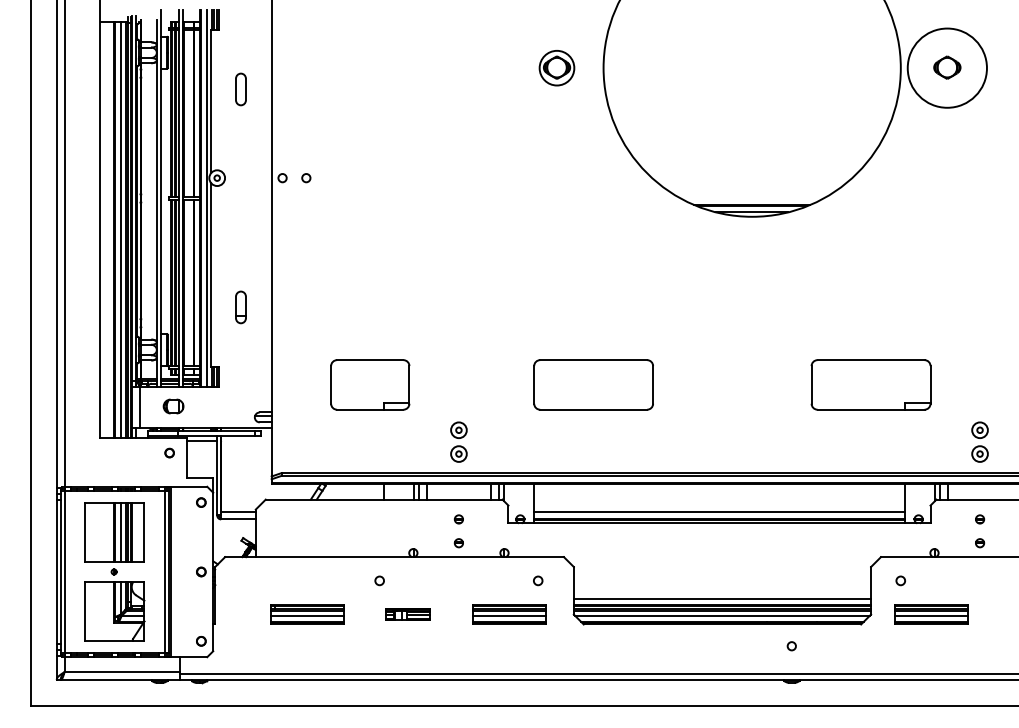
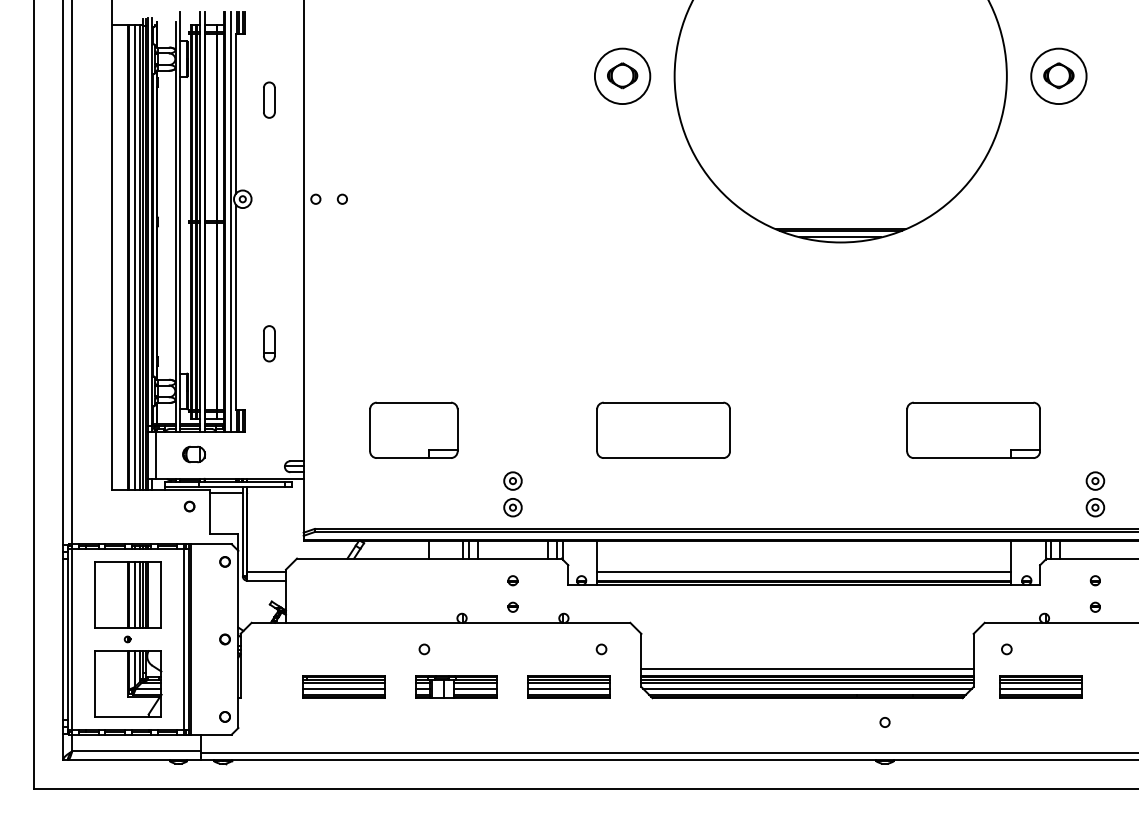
circle: (556, 68) -> (622, 76), size x1.43
circle: (947, 68) -> (1058, 76), size x0.62
part: (408, 614) -> (456, 686), size x1.67

